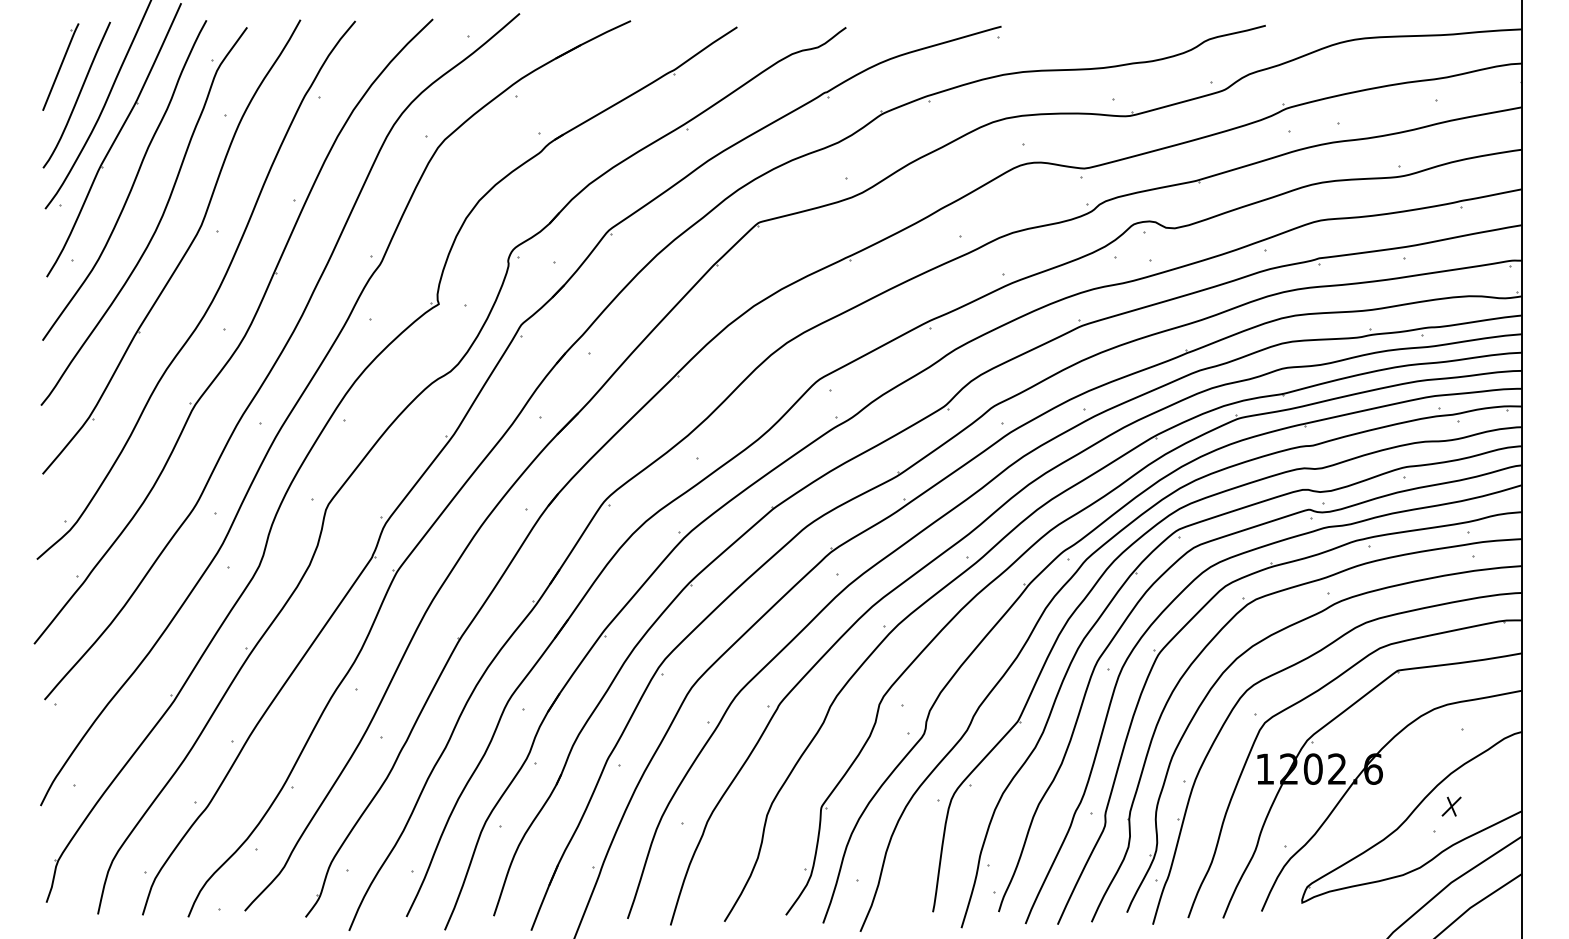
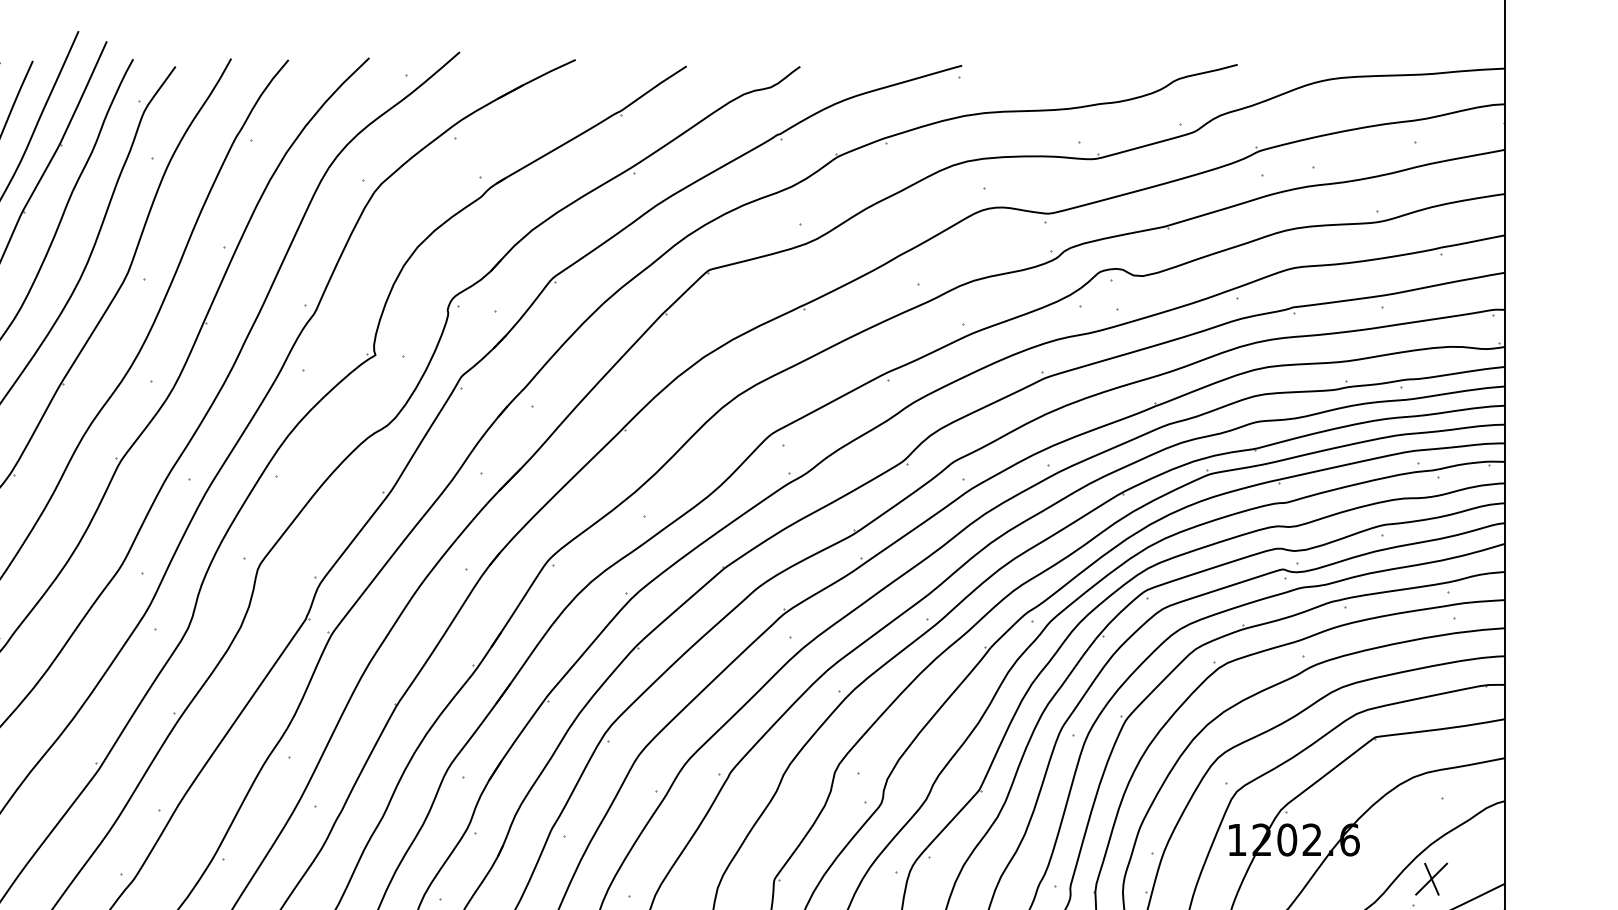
part: (1451, 806) -> (1431, 878), size x1.67

